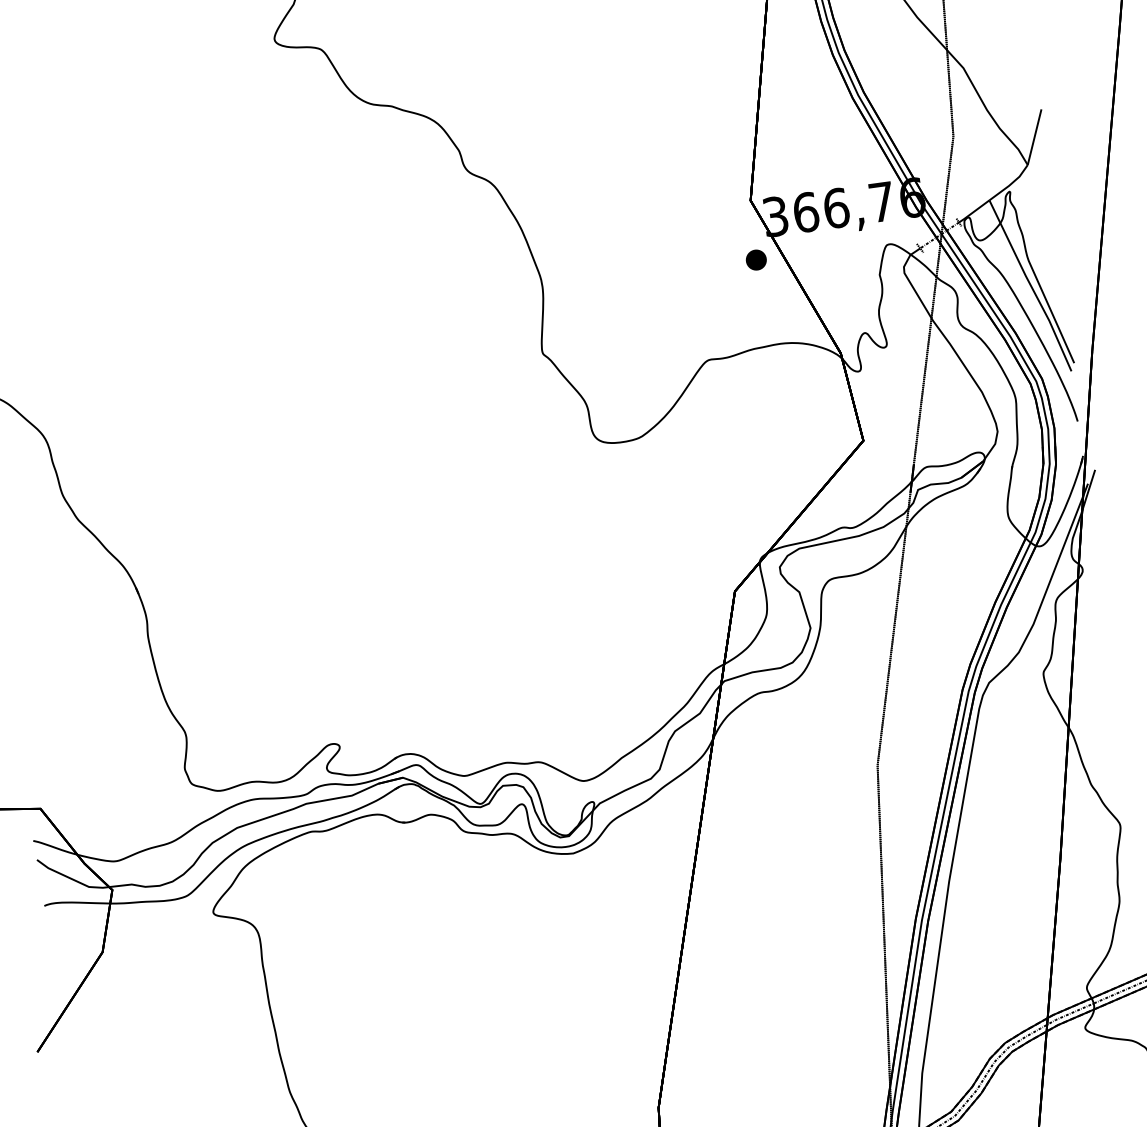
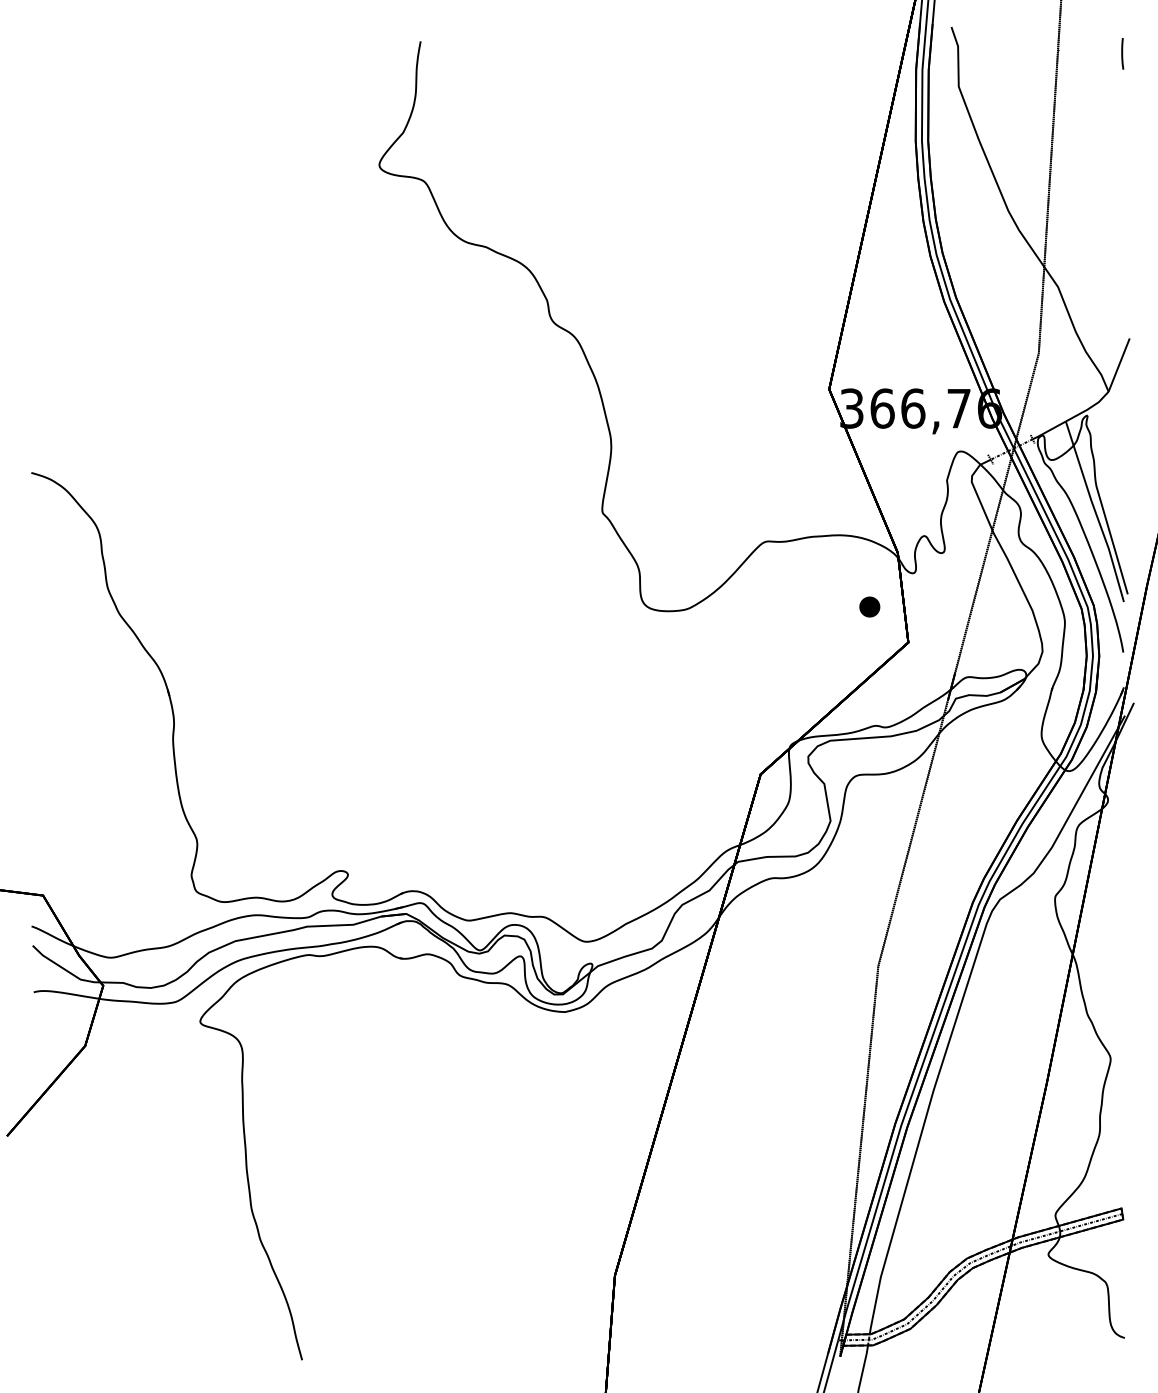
part: (755, 259) -> (869, 606), moved

